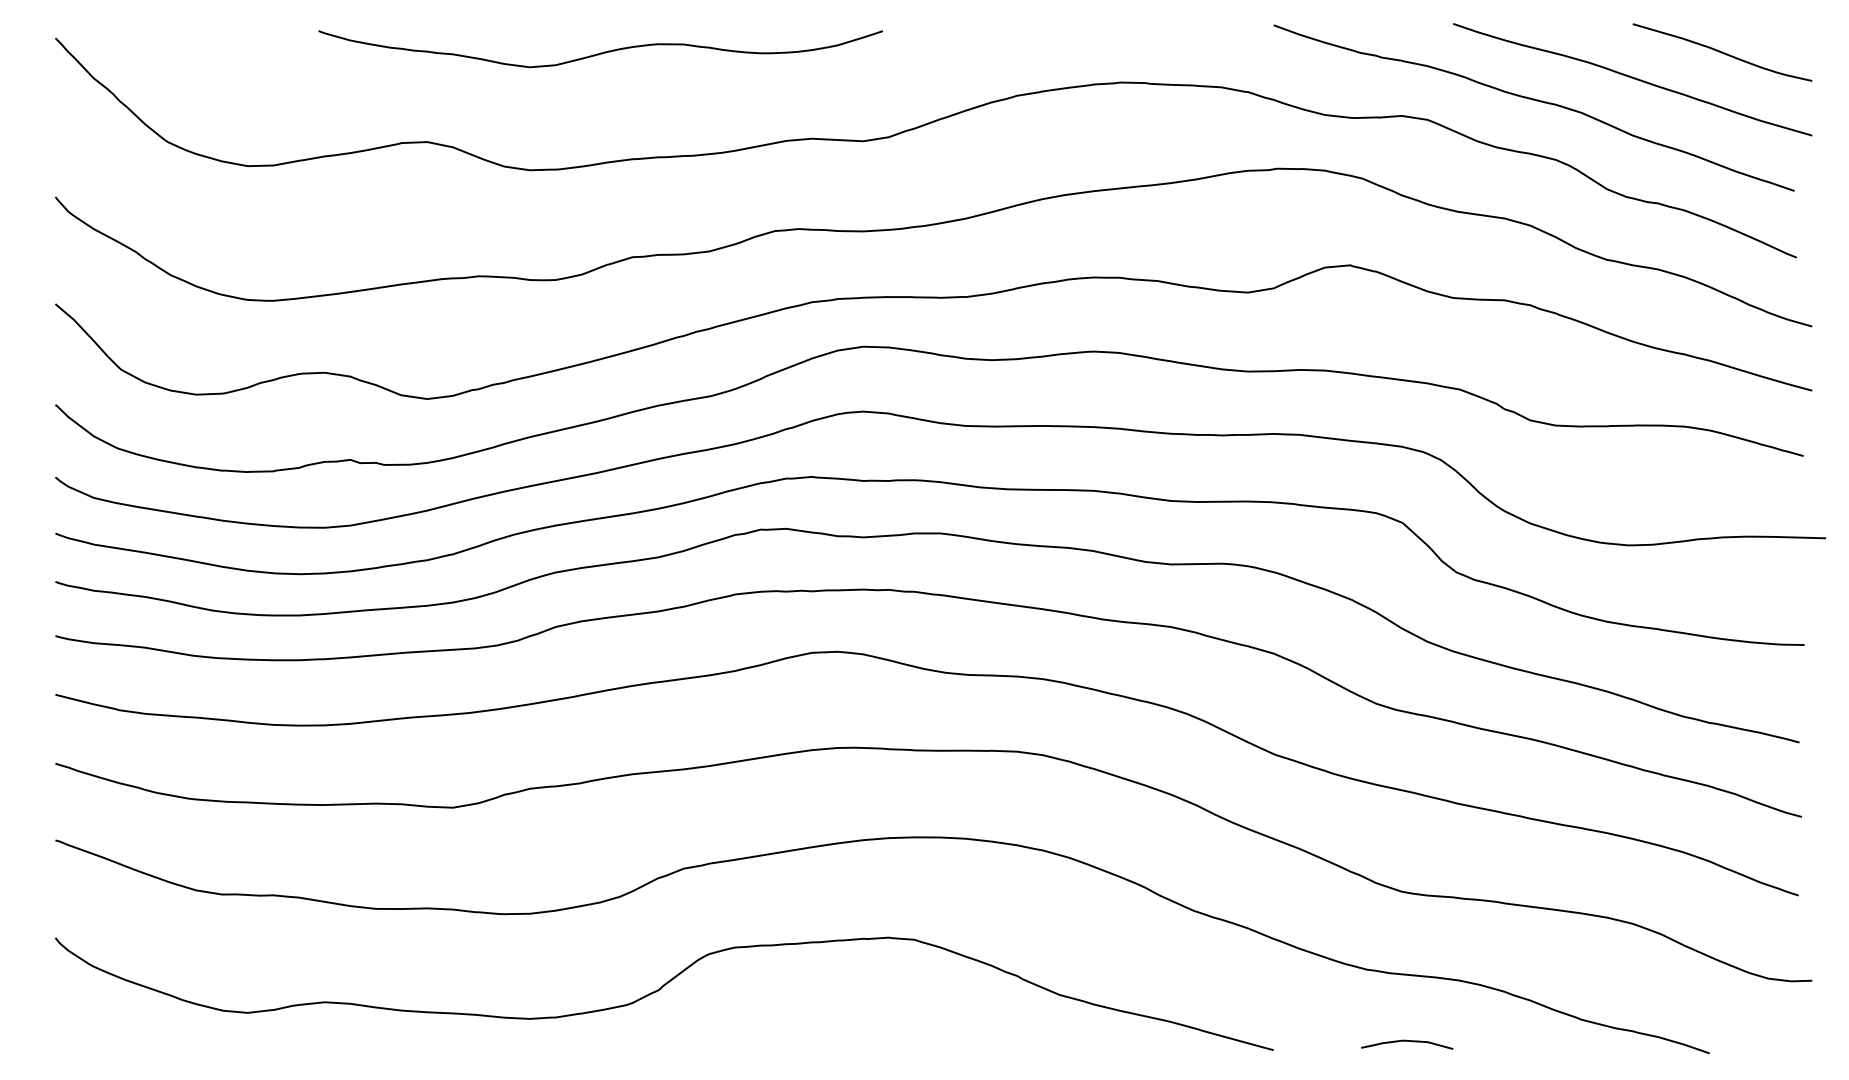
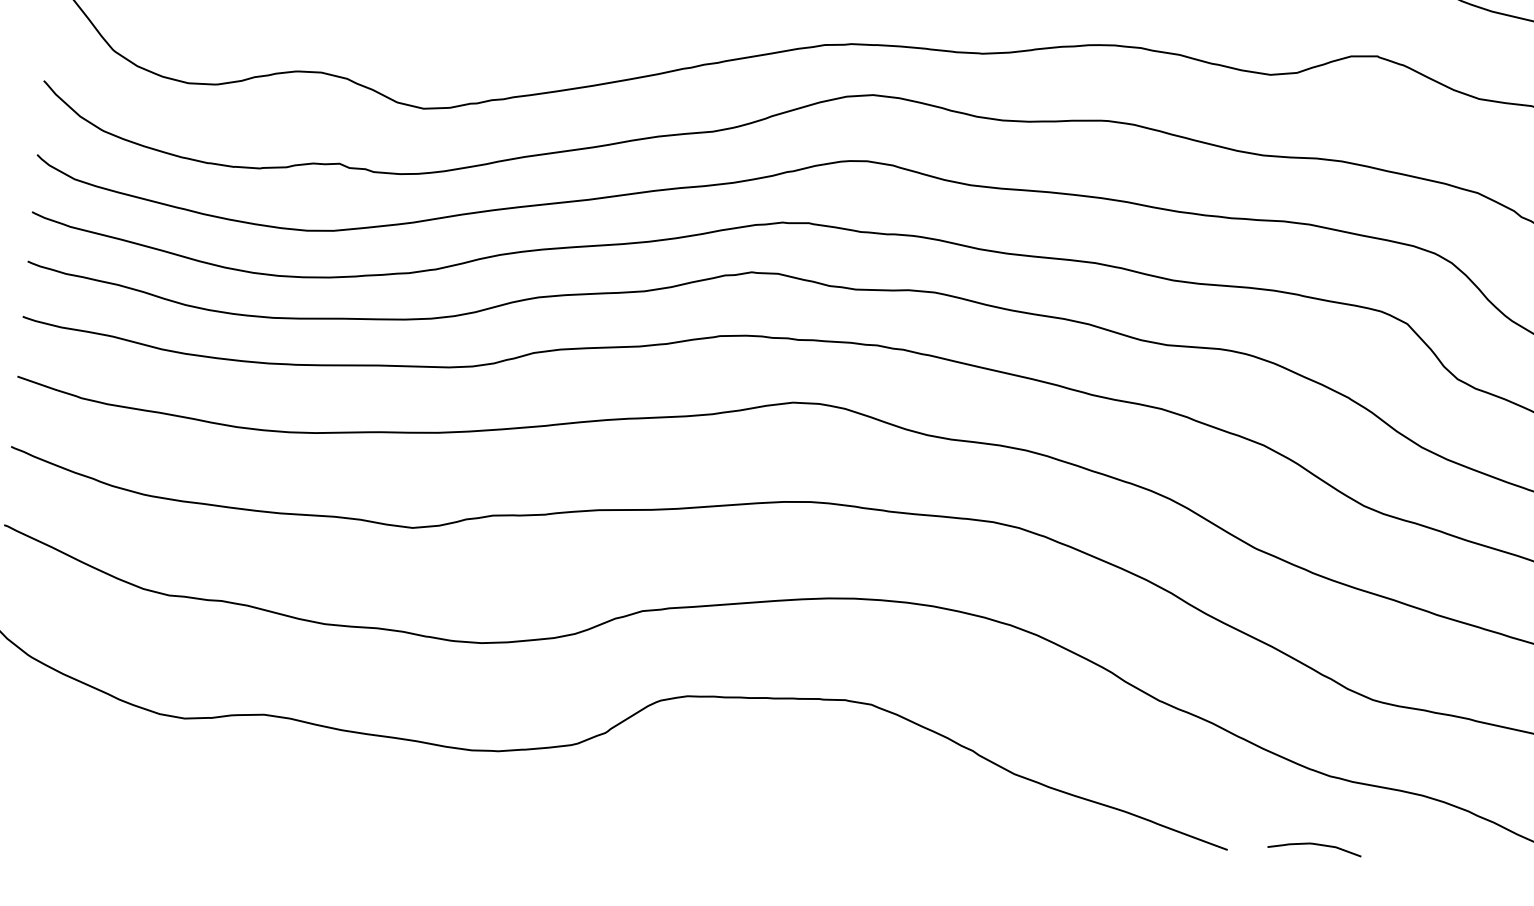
curve: (1407, 1041) -> (1315, 844), moved

